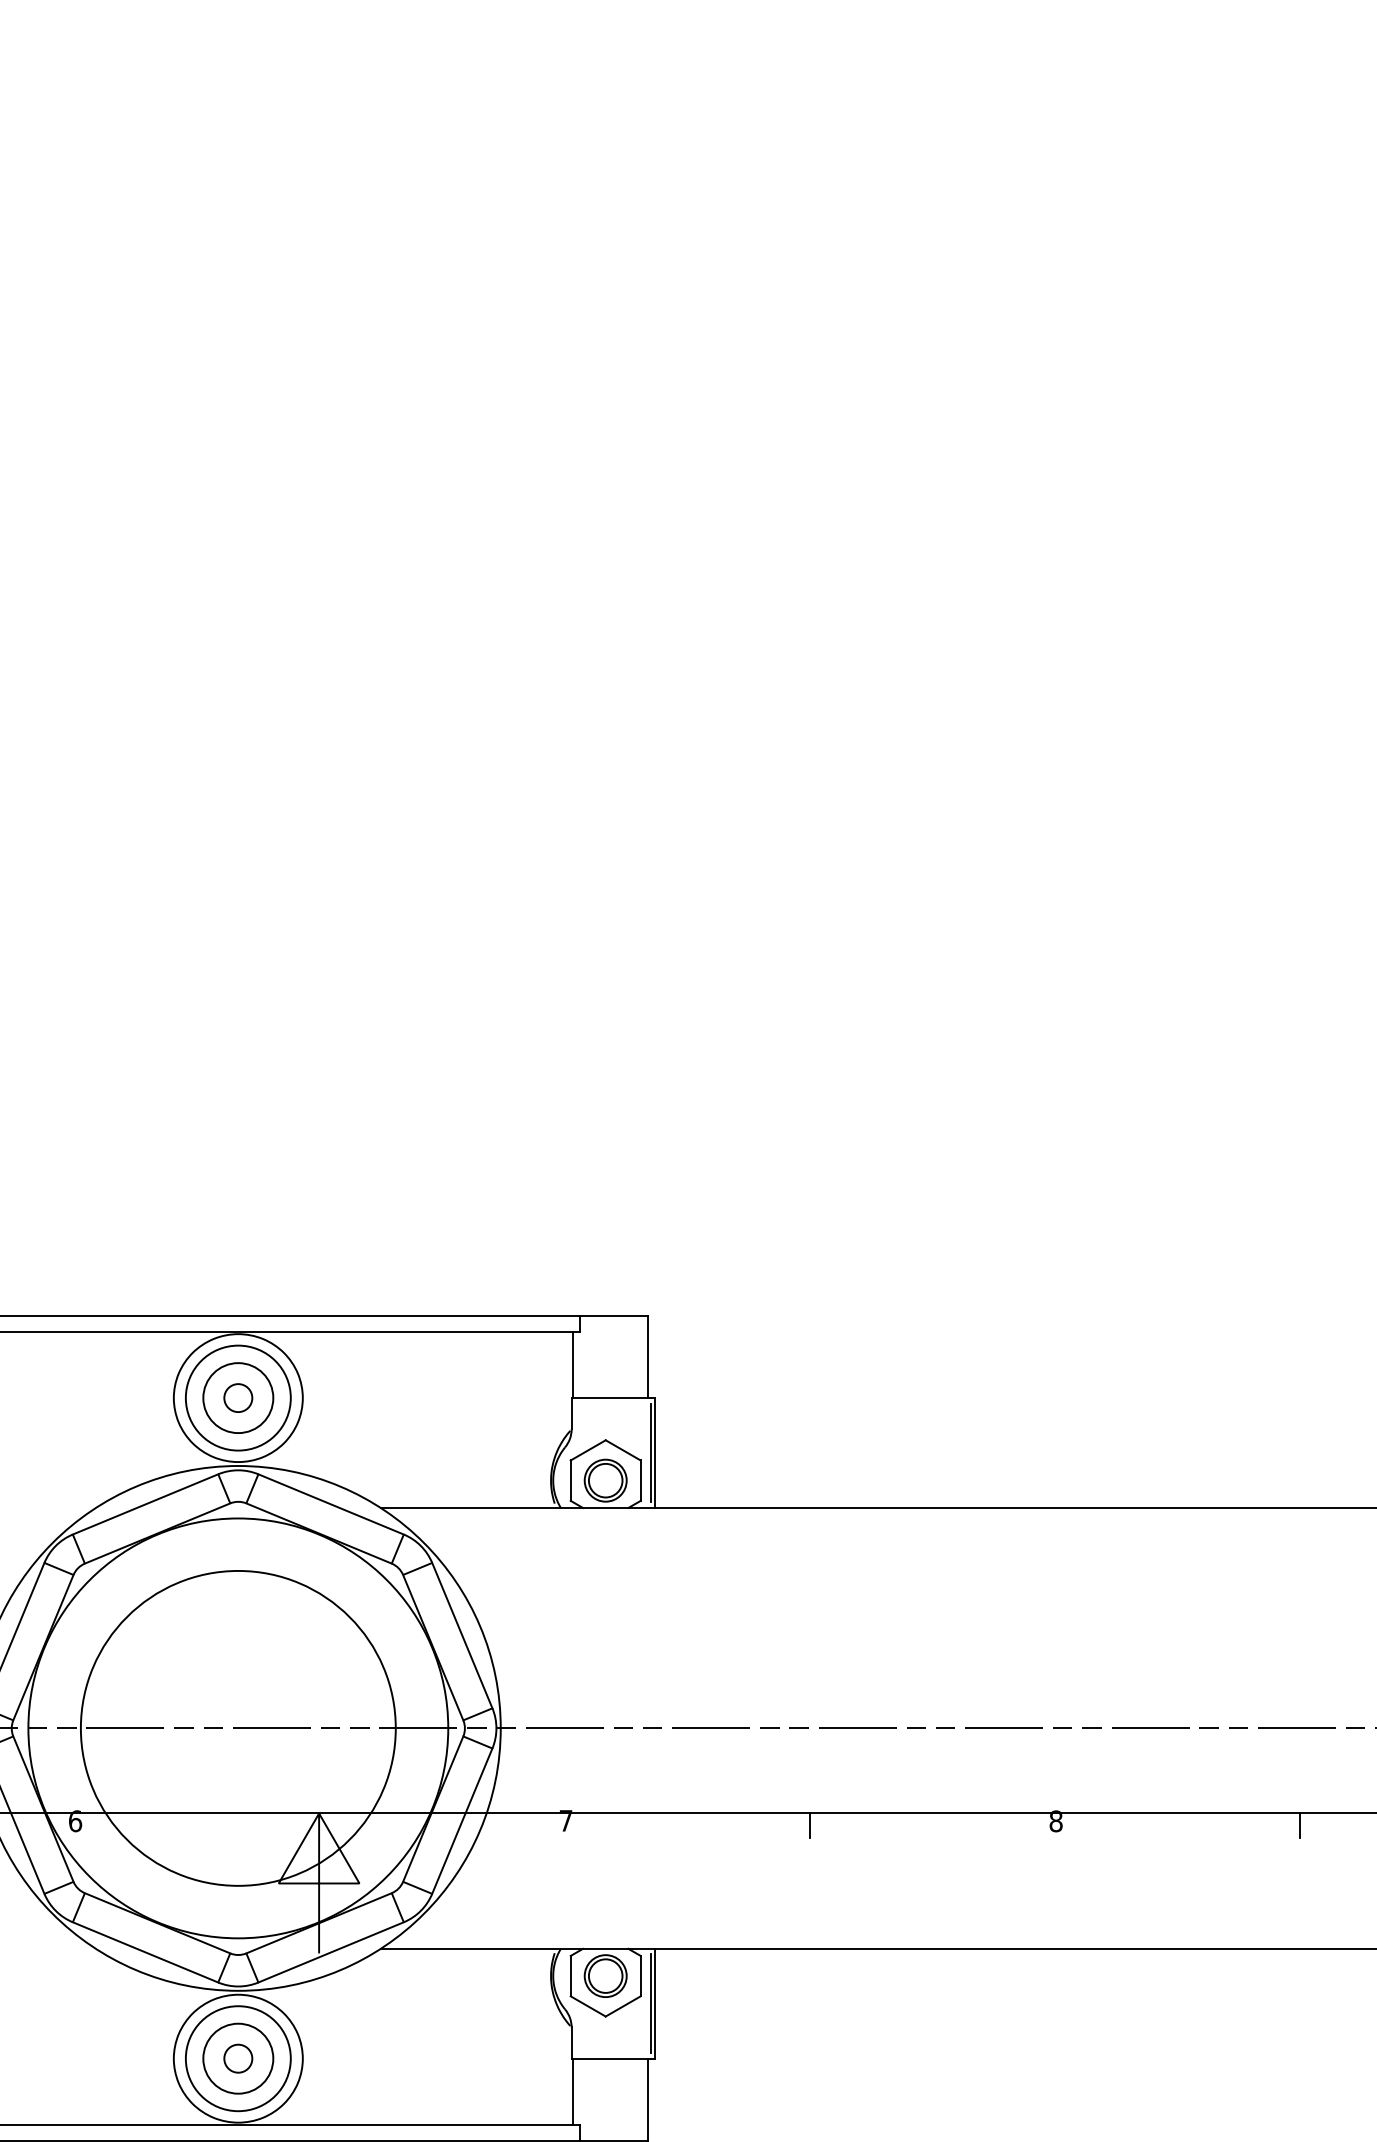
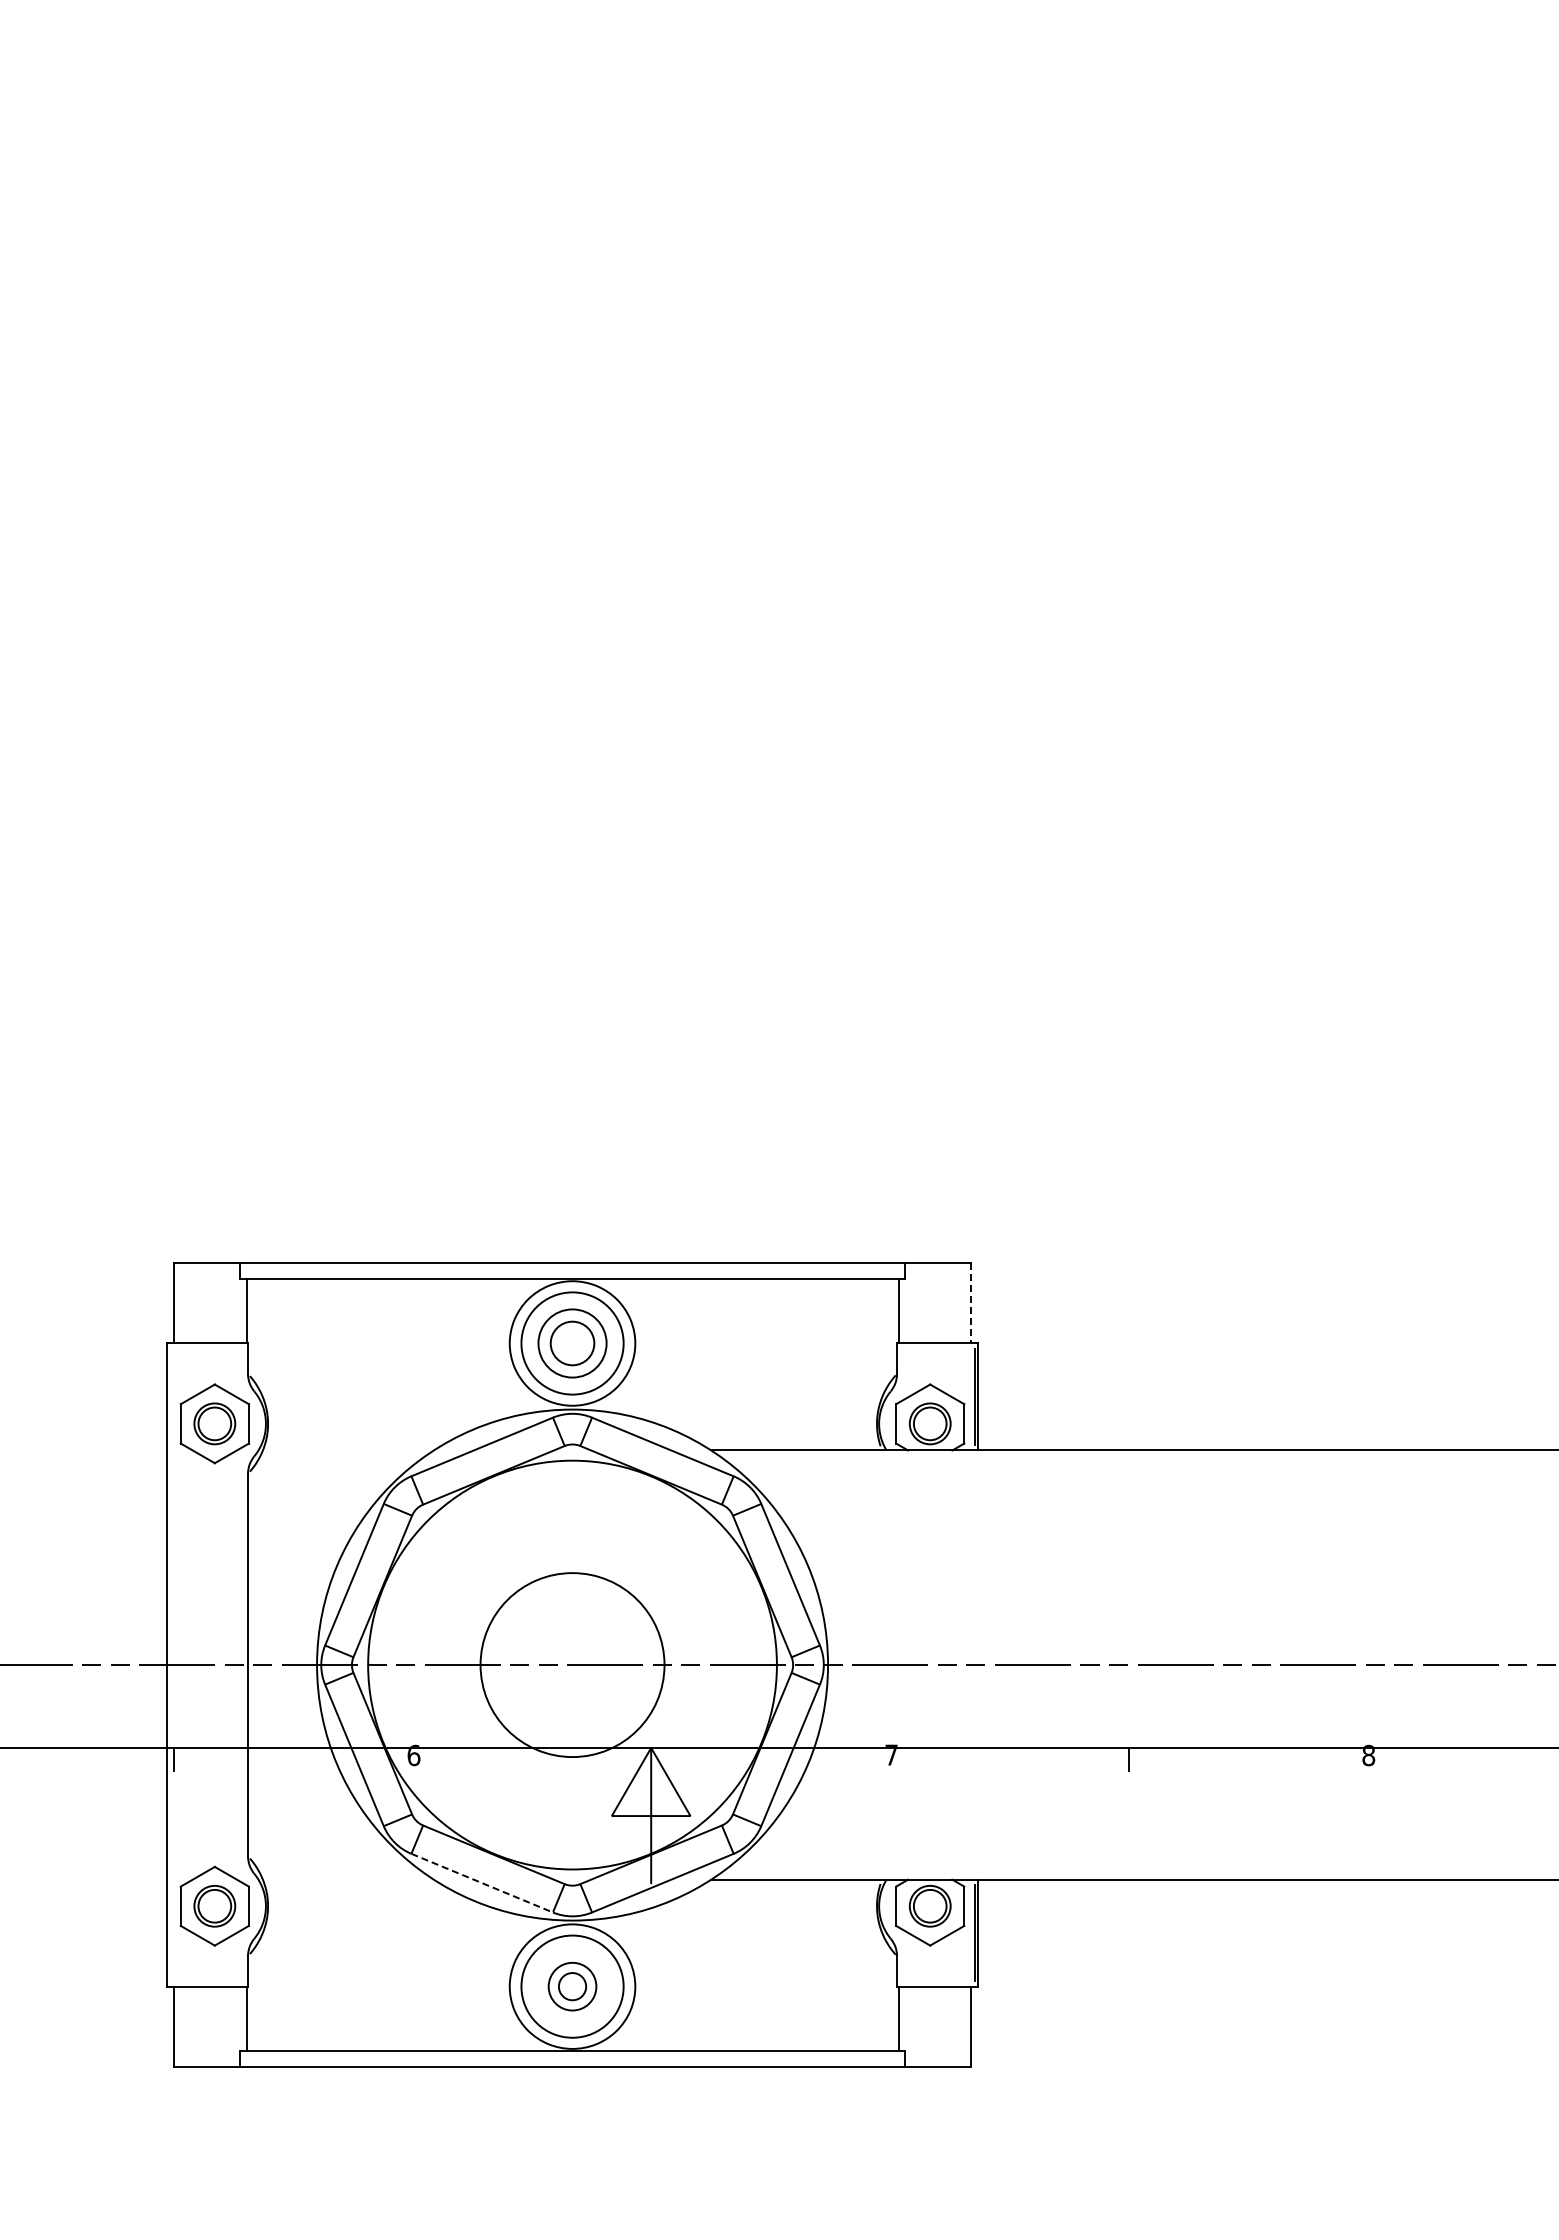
line: (648, 1357) -> (971, 1303), solid -> dashed
circle: (238, 1398) -> (572, 1343), size x1.6
circle: (238, 1727) -> (572, 1664), size x0.6
line: (145, 1952) -> (482, 1883), solid -> dashed
circle: (238, 2058) -> (572, 1986), size x0.7

